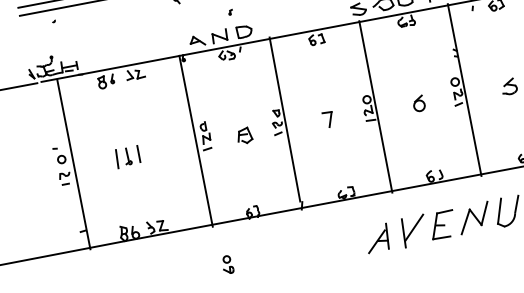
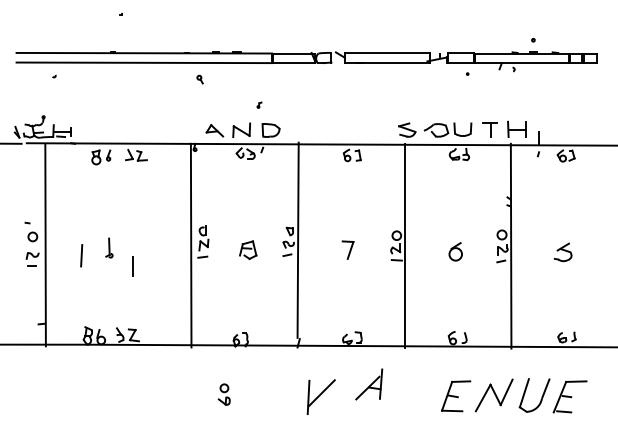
line: (138, 153) -> (132, 266), moved
line: (117, 158) -> (81, 255), moved
part: (413, 230) -> (320, 396), moved
part: (377, 238) -> (369, 384), moved
part: (227, 264) -> (223, 394), moved

